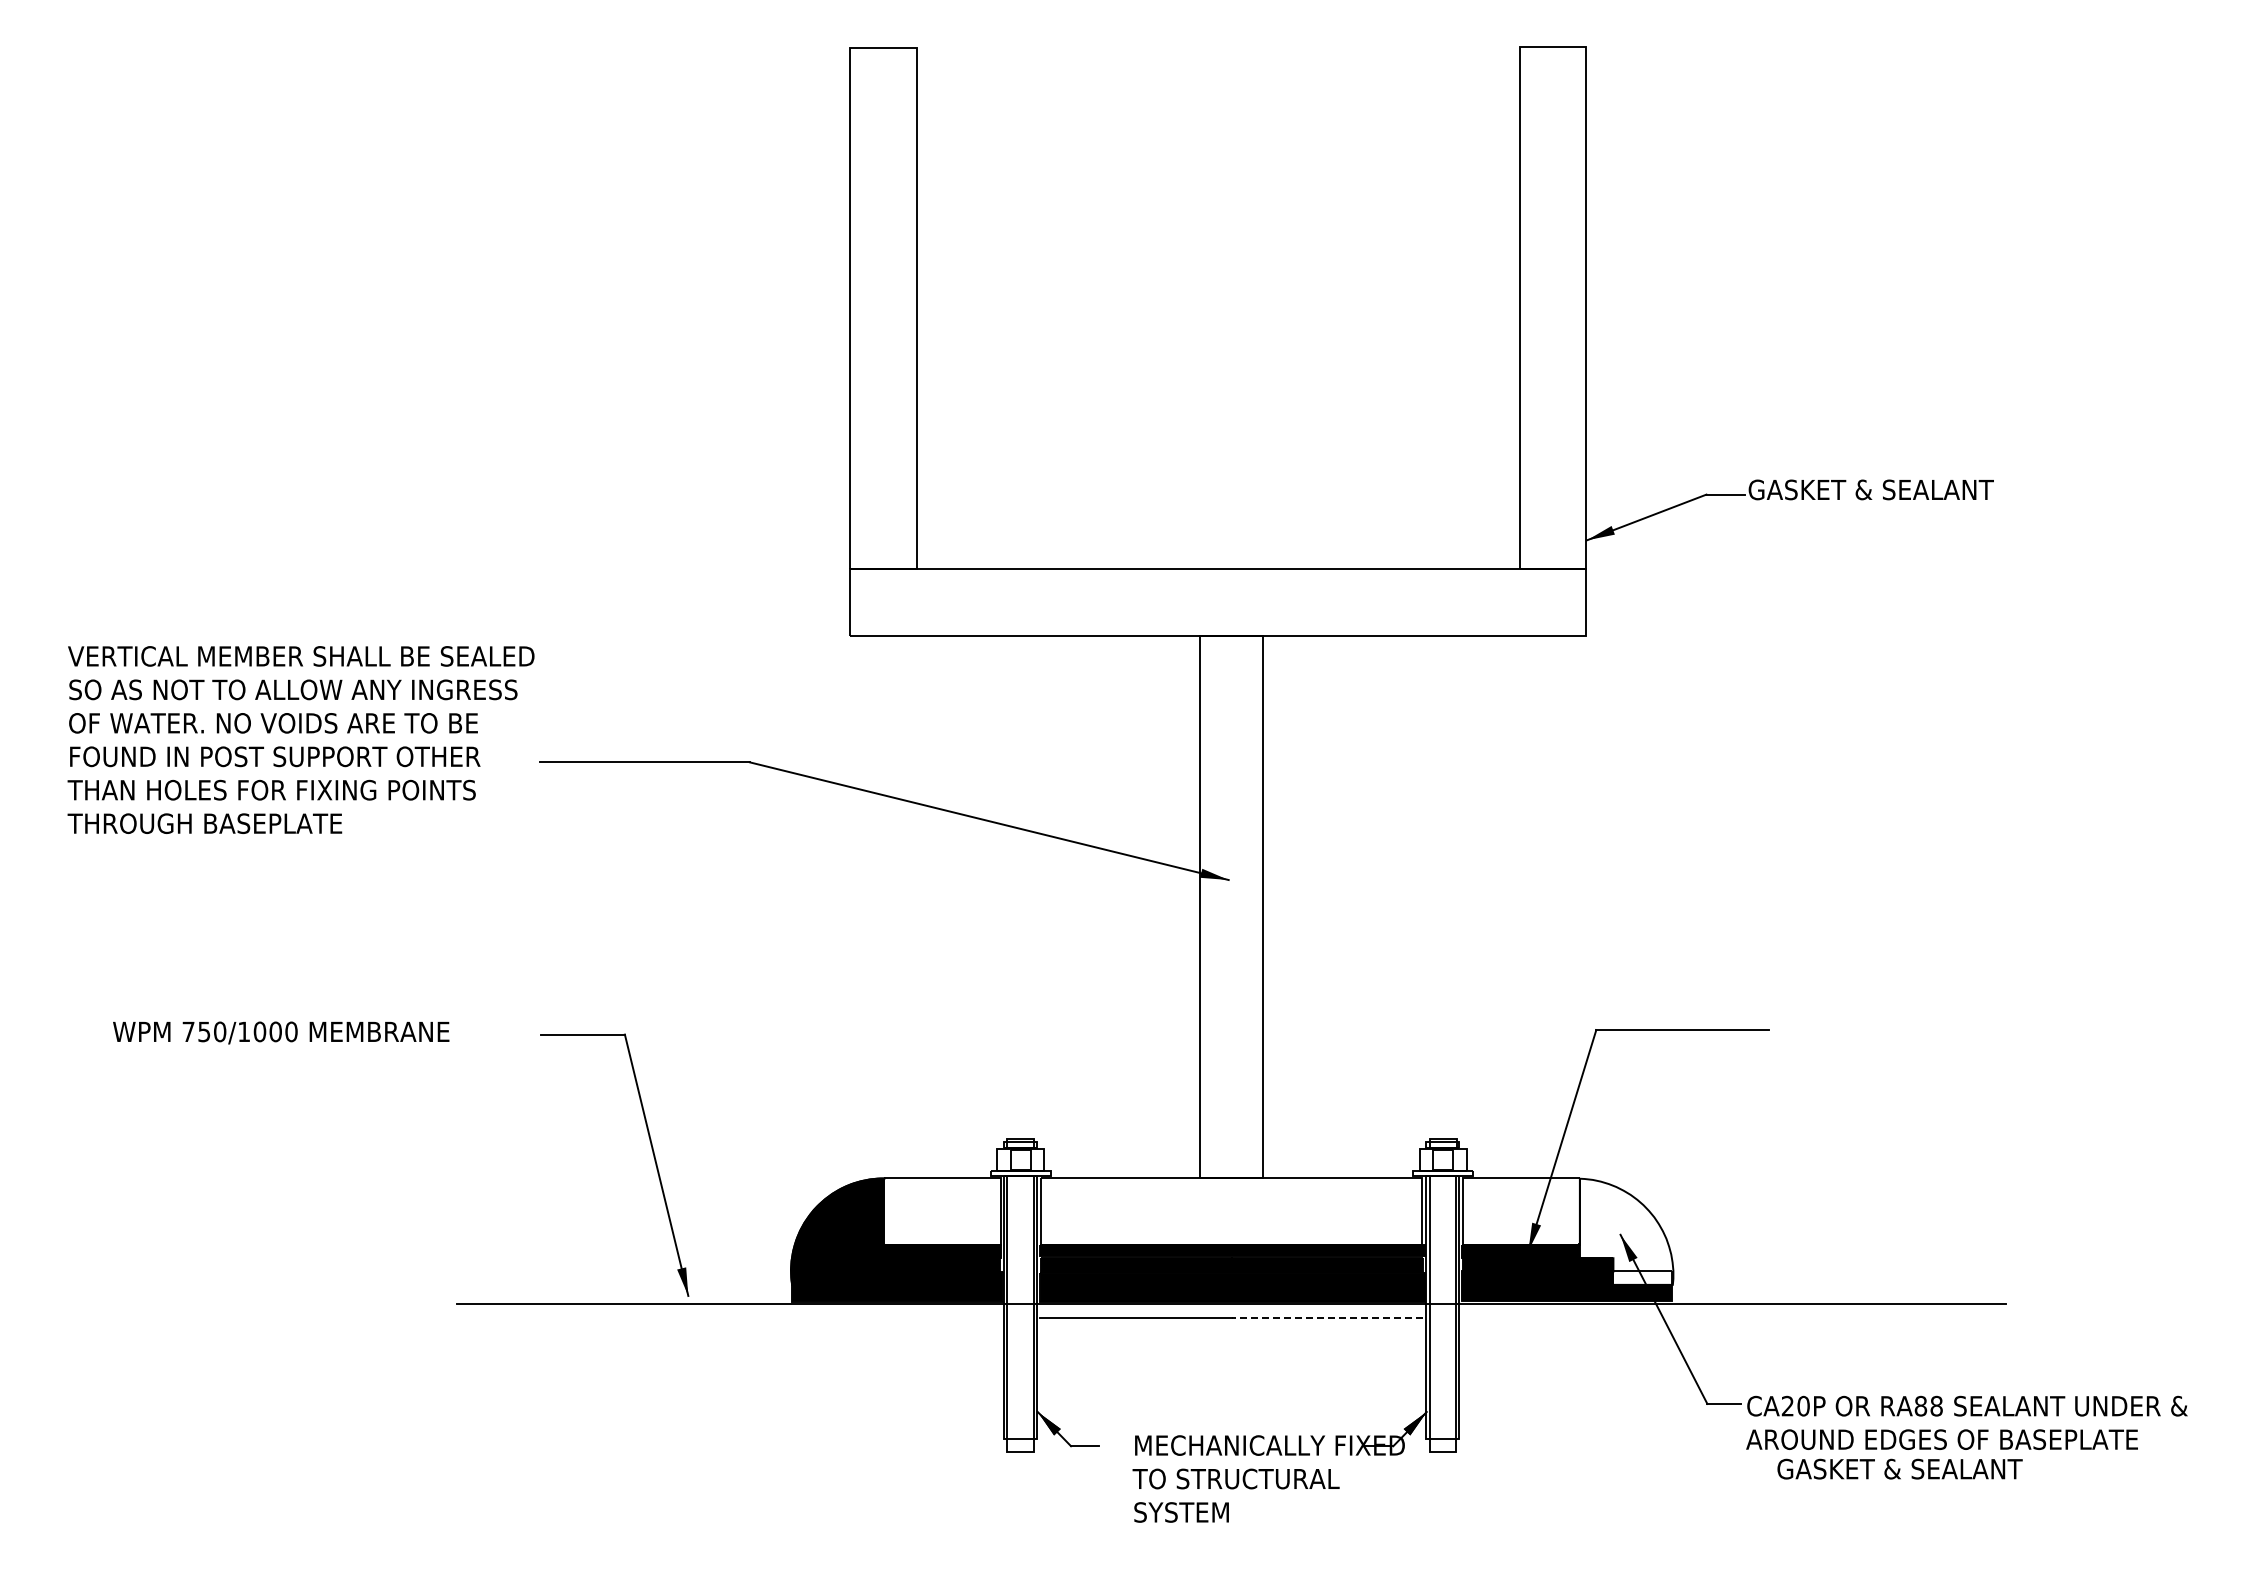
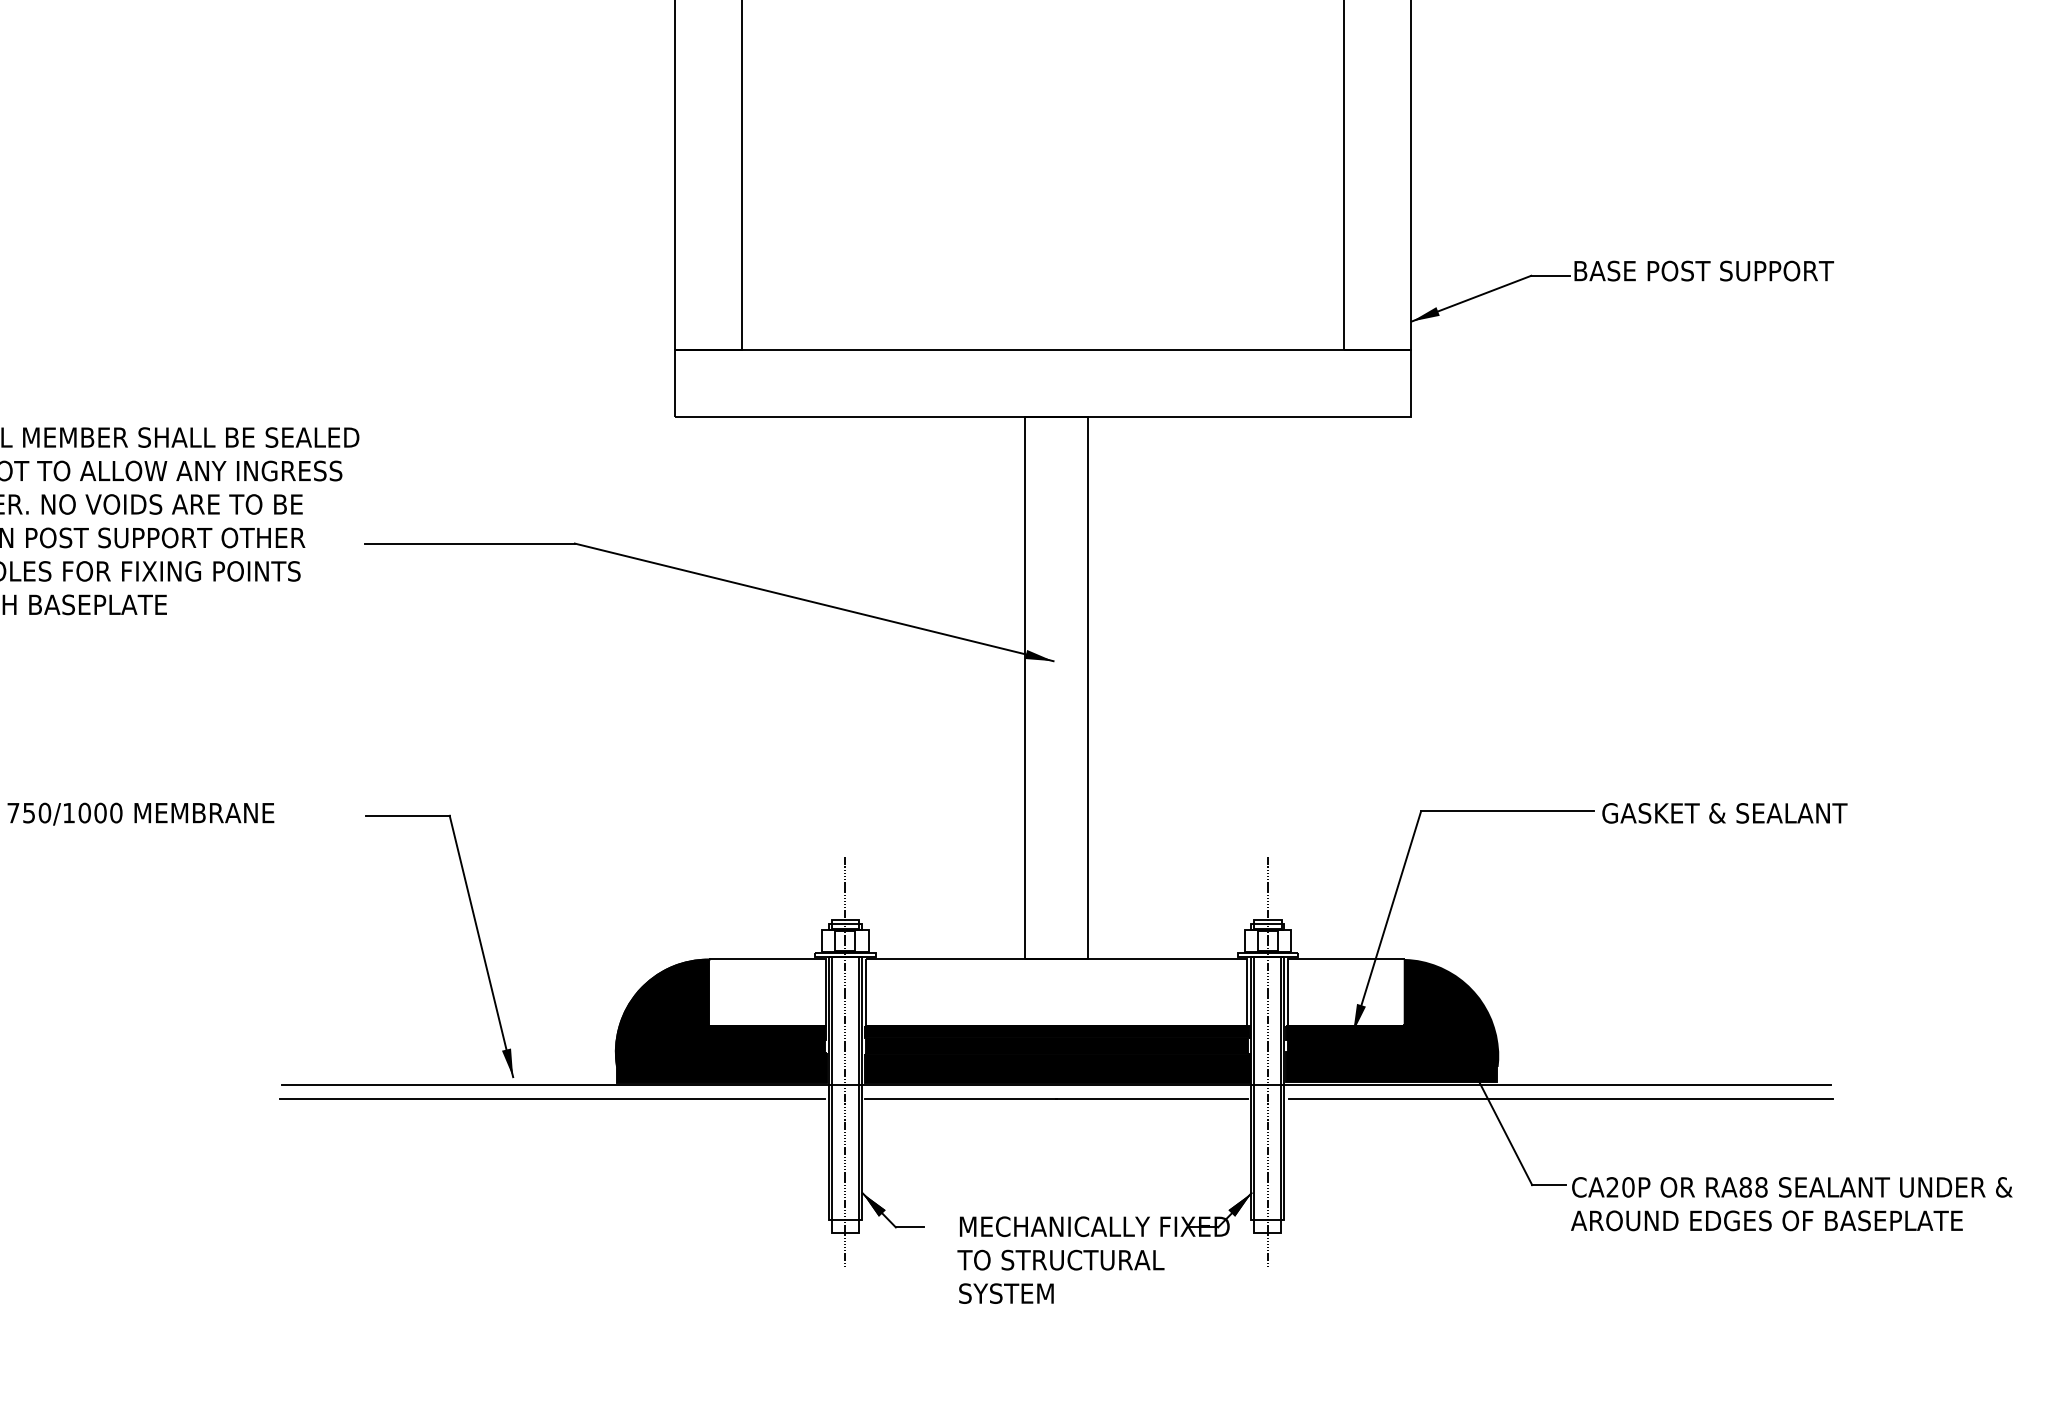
text: (1878, 489) -> (1703, 270), GASKET & SEALANT -> BASE POST SUPPORT
fill: (1626, 1231) -> (1451, 1012), added
line: (1020, 1280) -> (845, 1061), added
line: (1443, 1280) -> (1268, 1061), added
line: (727, 1318) -> (552, 1099), added
line: (1327, 1318) -> (1152, 1099), dashed -> solid
line: (1735, 1318) -> (1560, 1099), added
text: (1899, 1468) -> (1724, 812), moved

